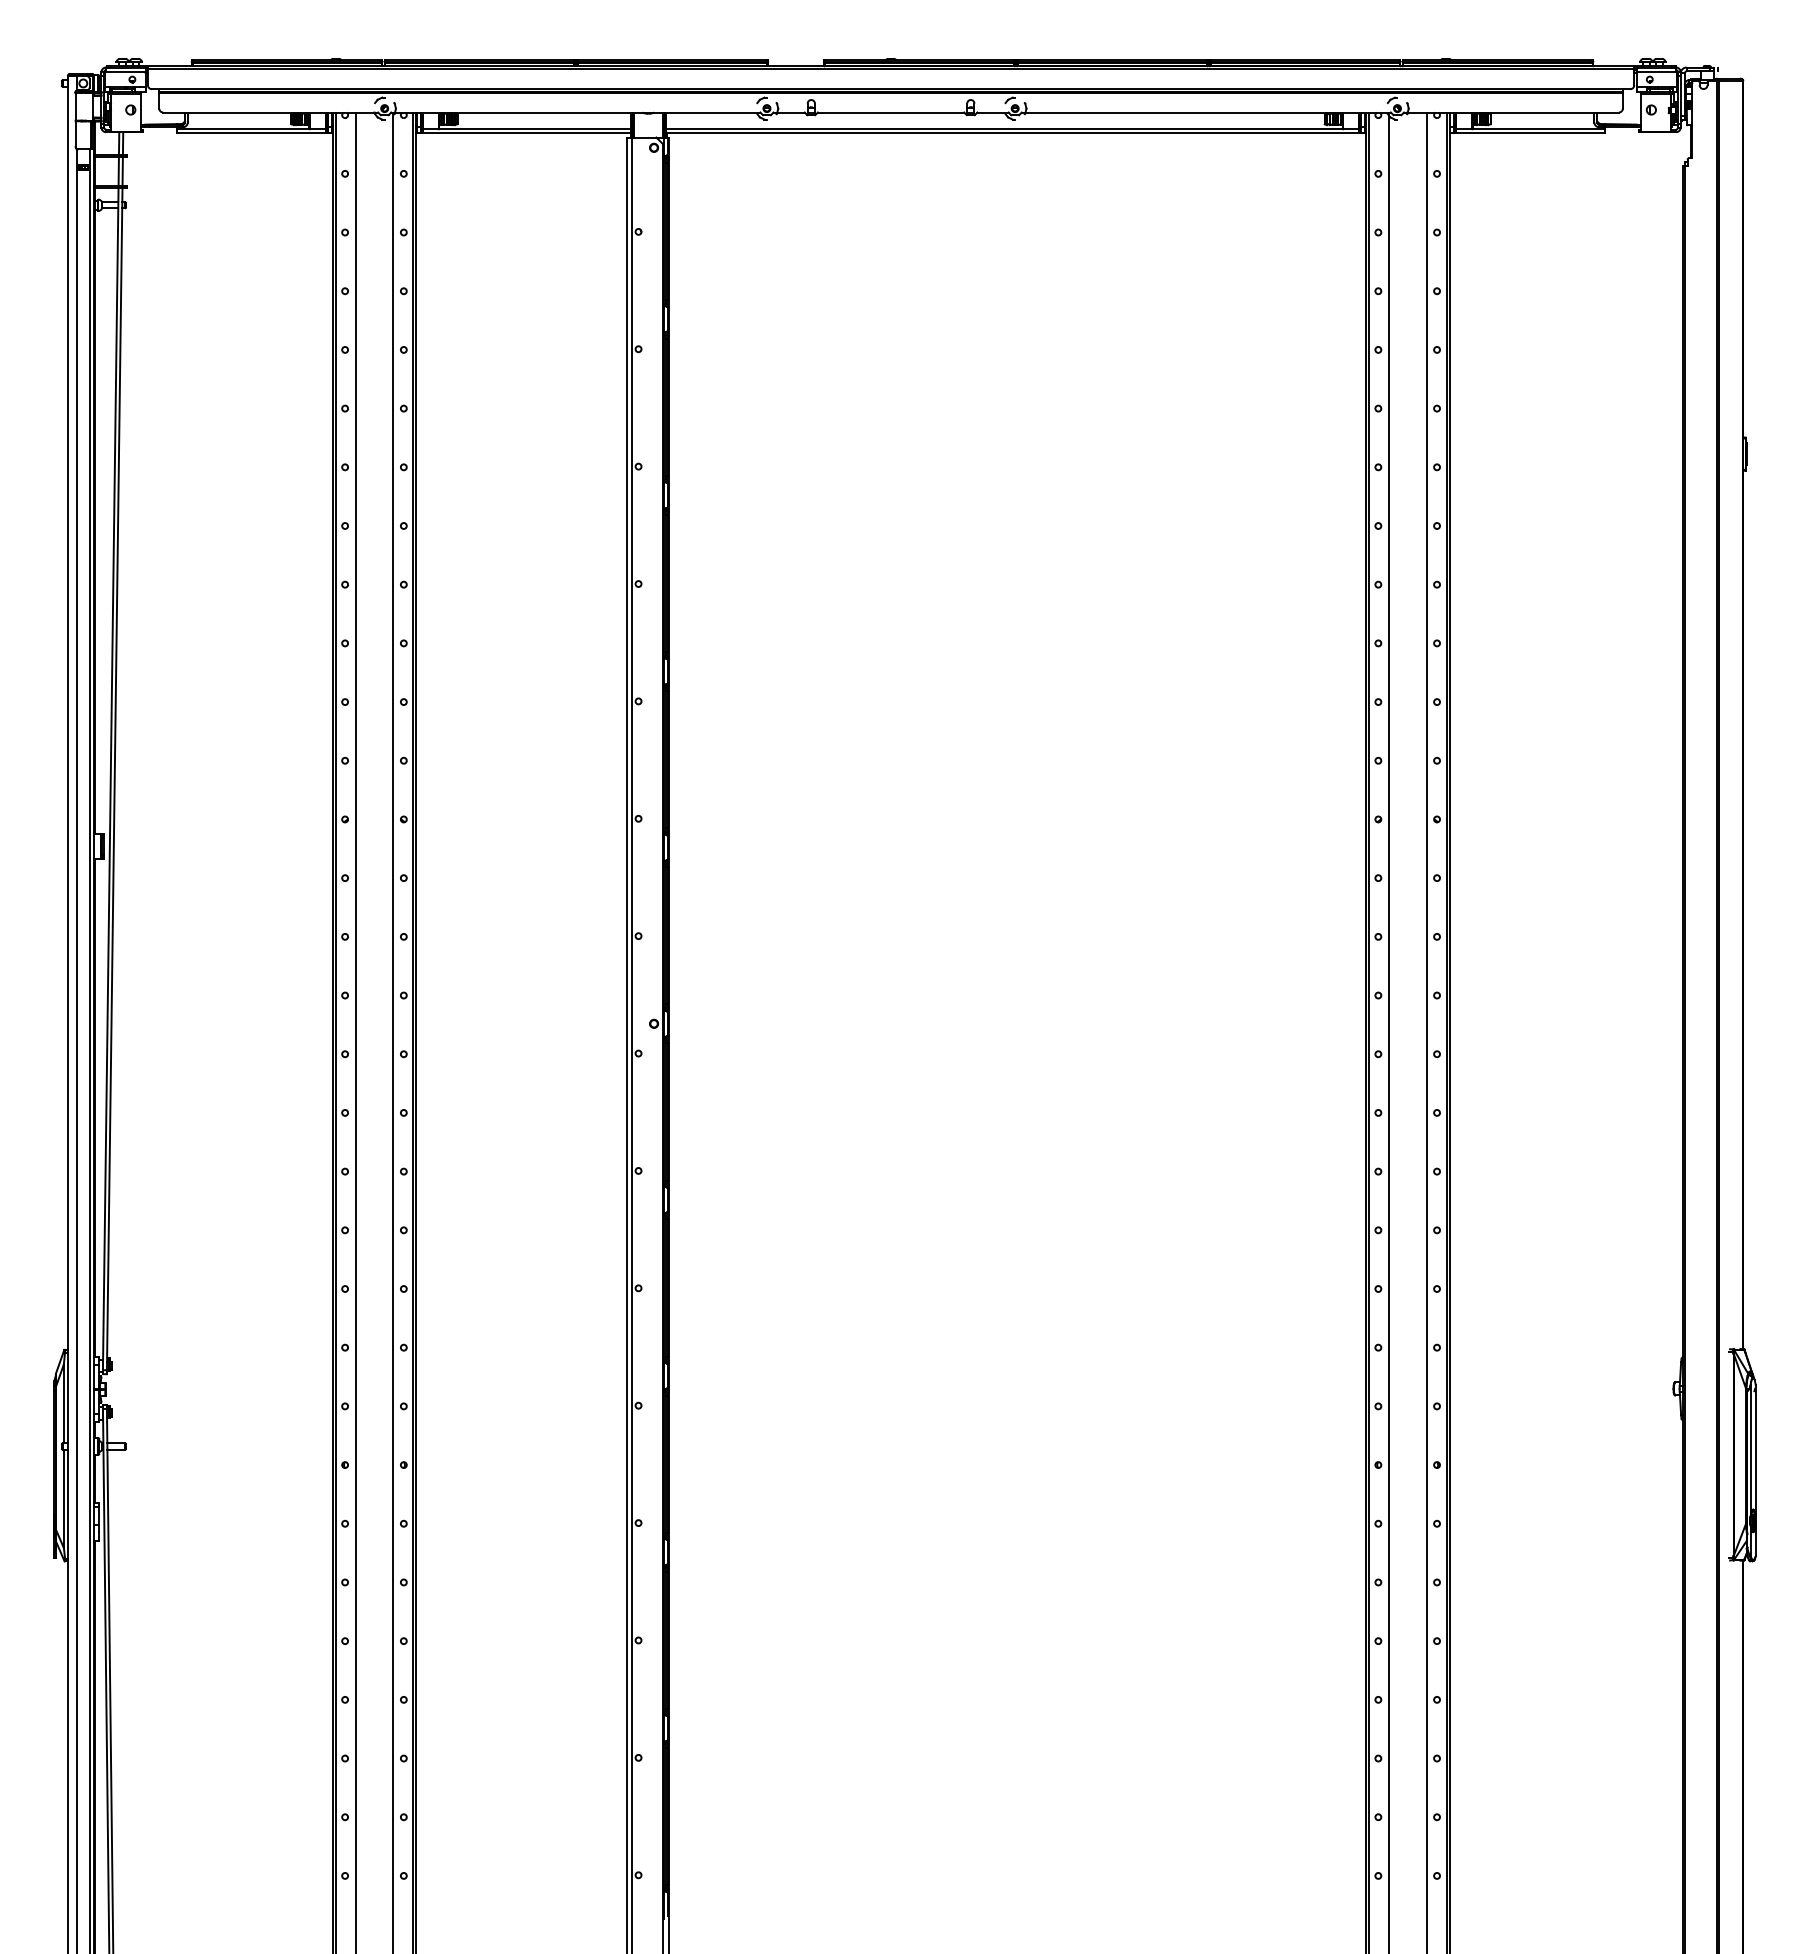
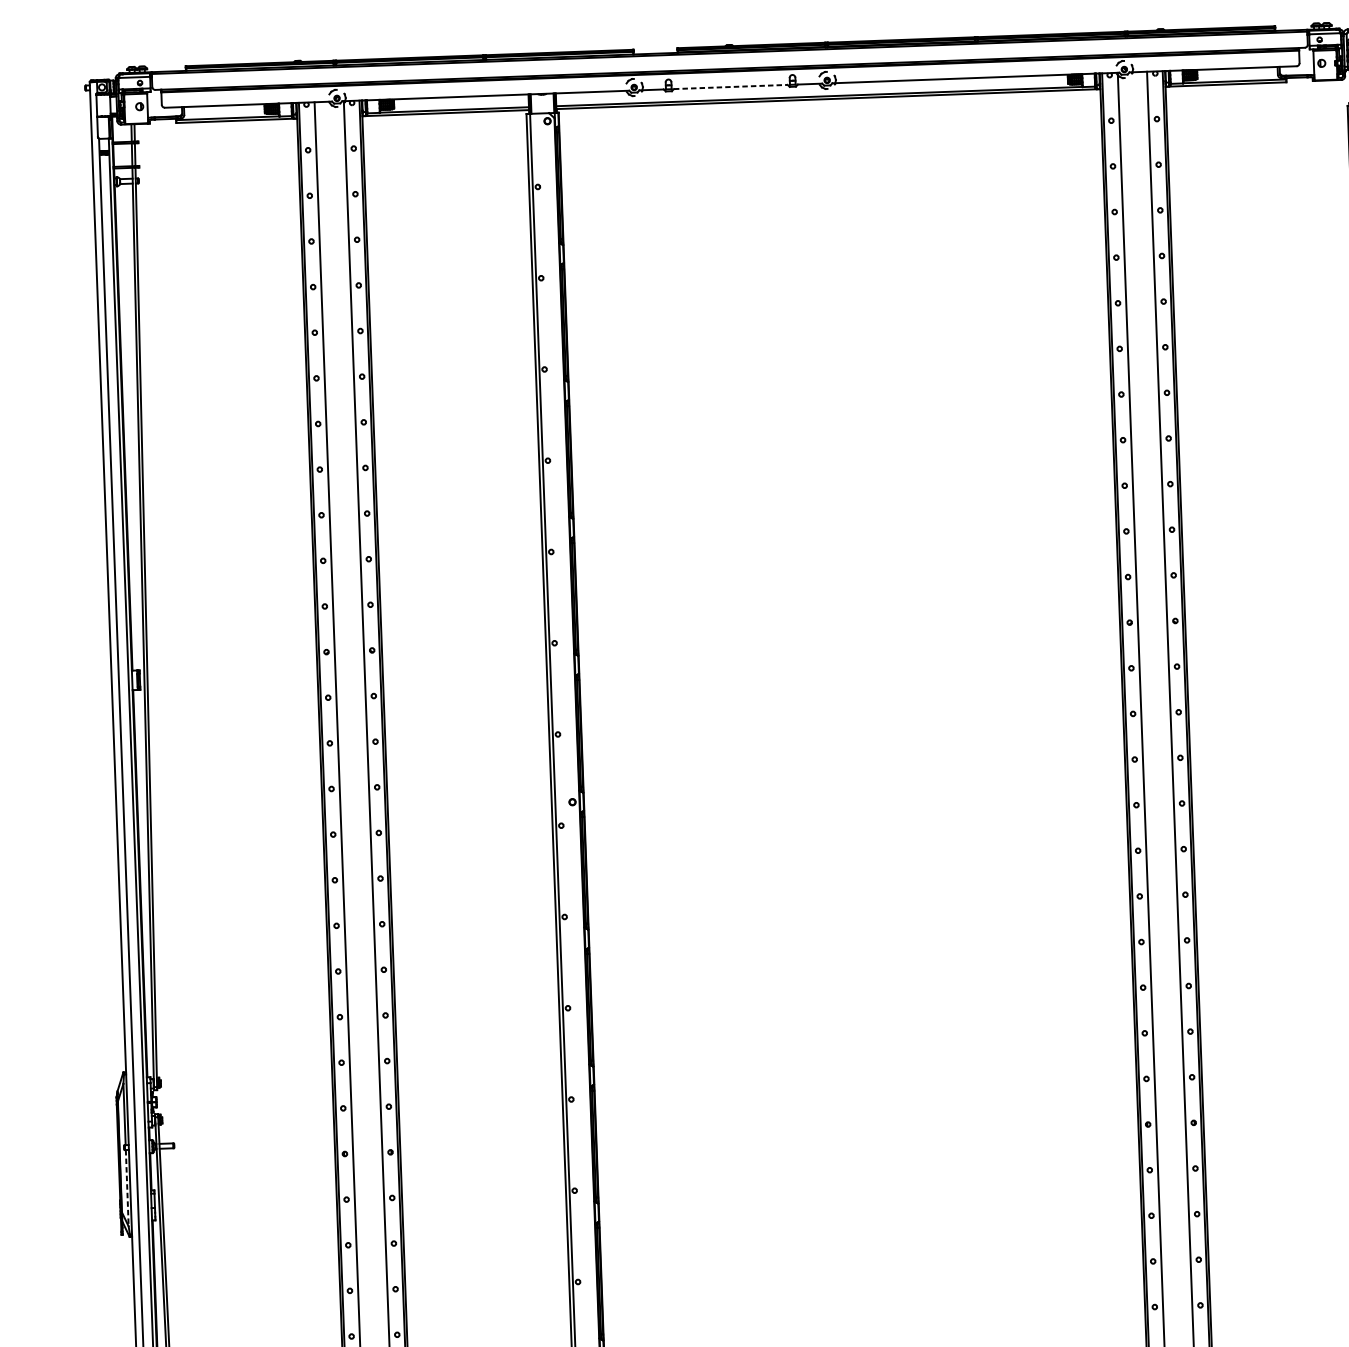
line: (891, 112) -> (731, 86), solid -> dashed
line: (63, 1499) -> (127, 1188), solid -> dashed

